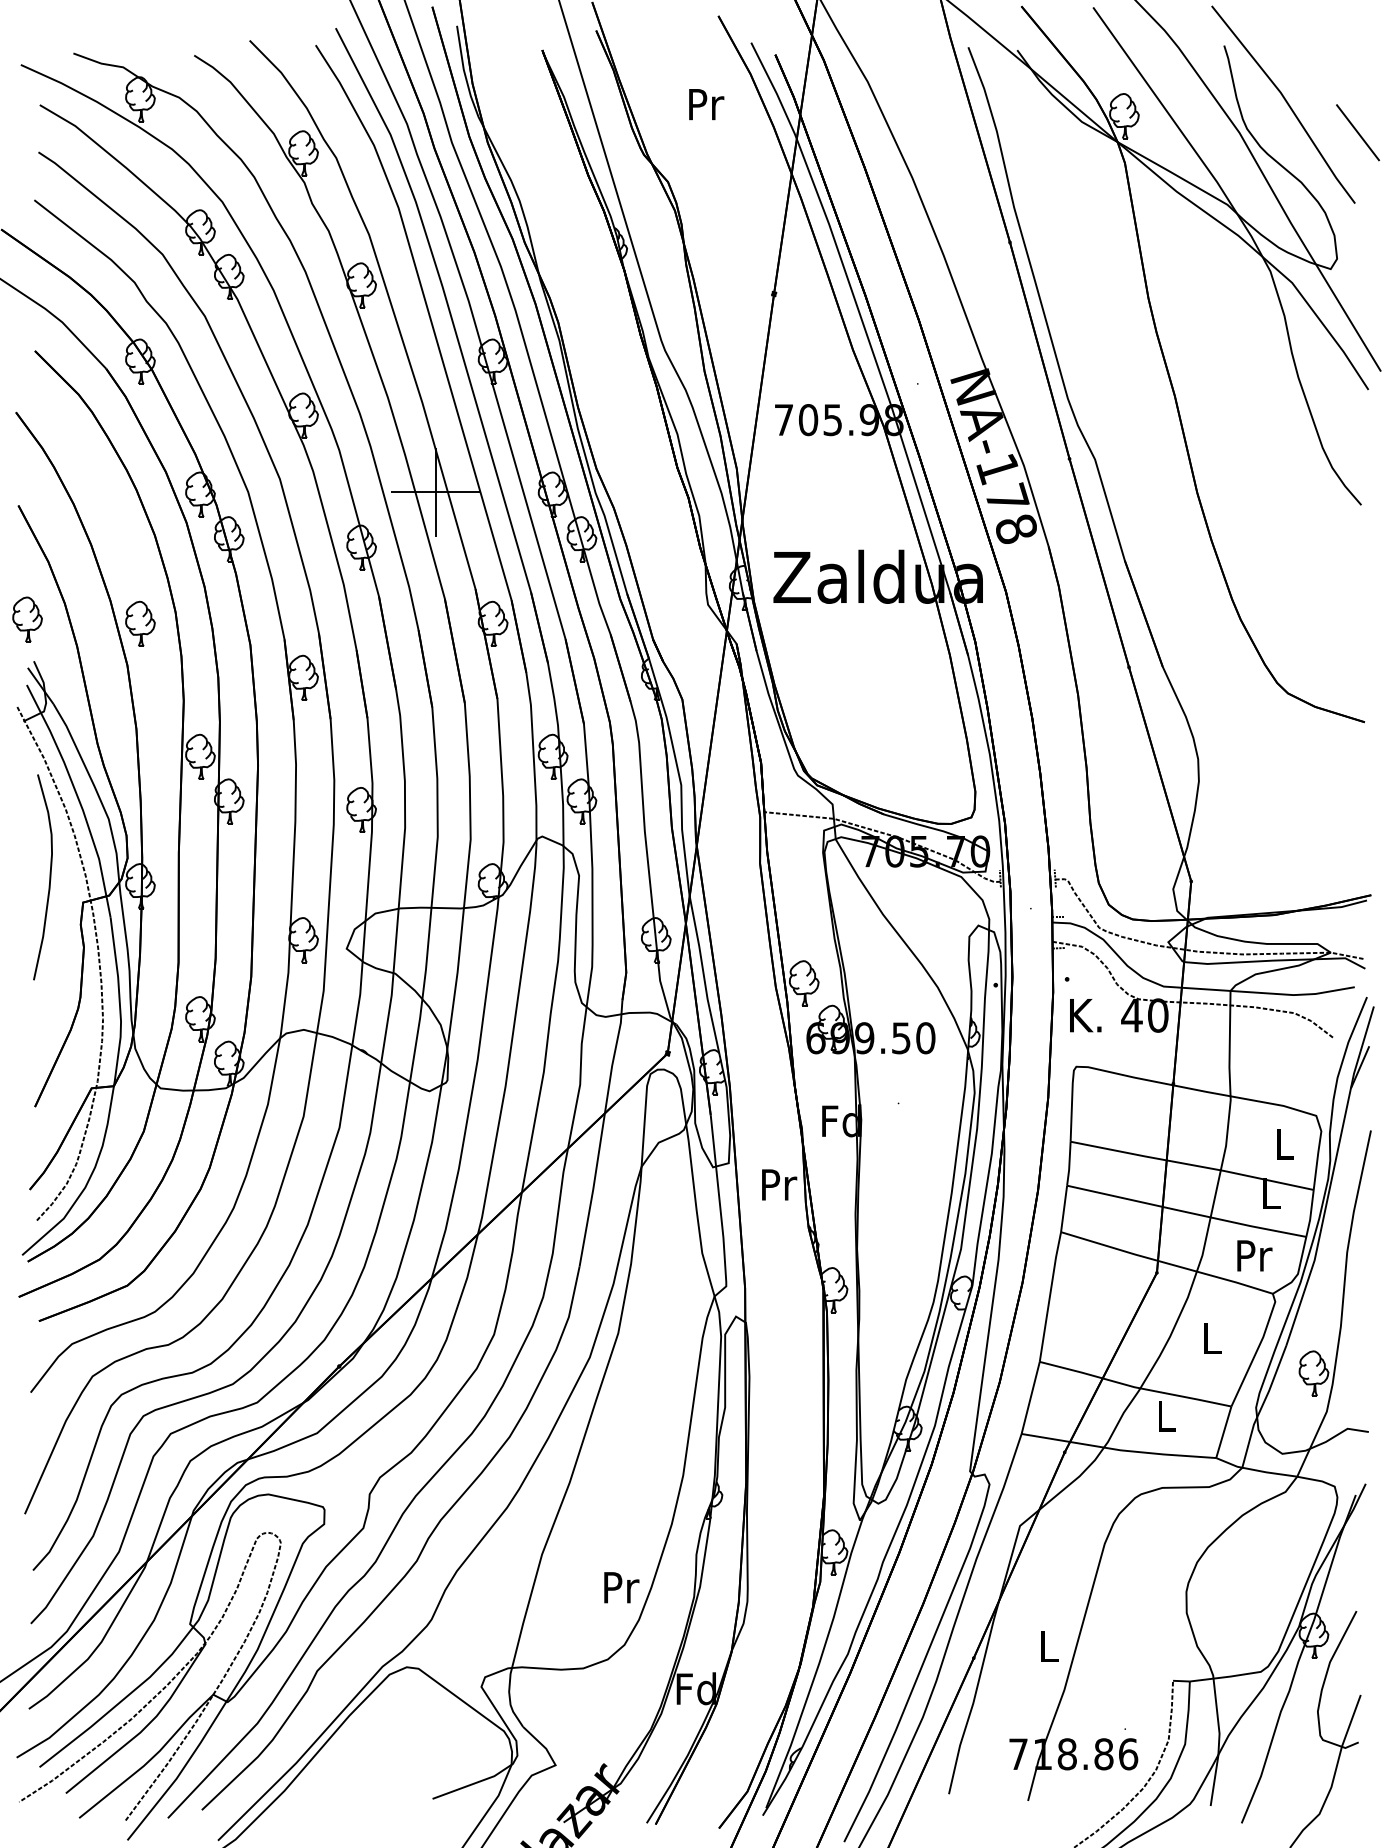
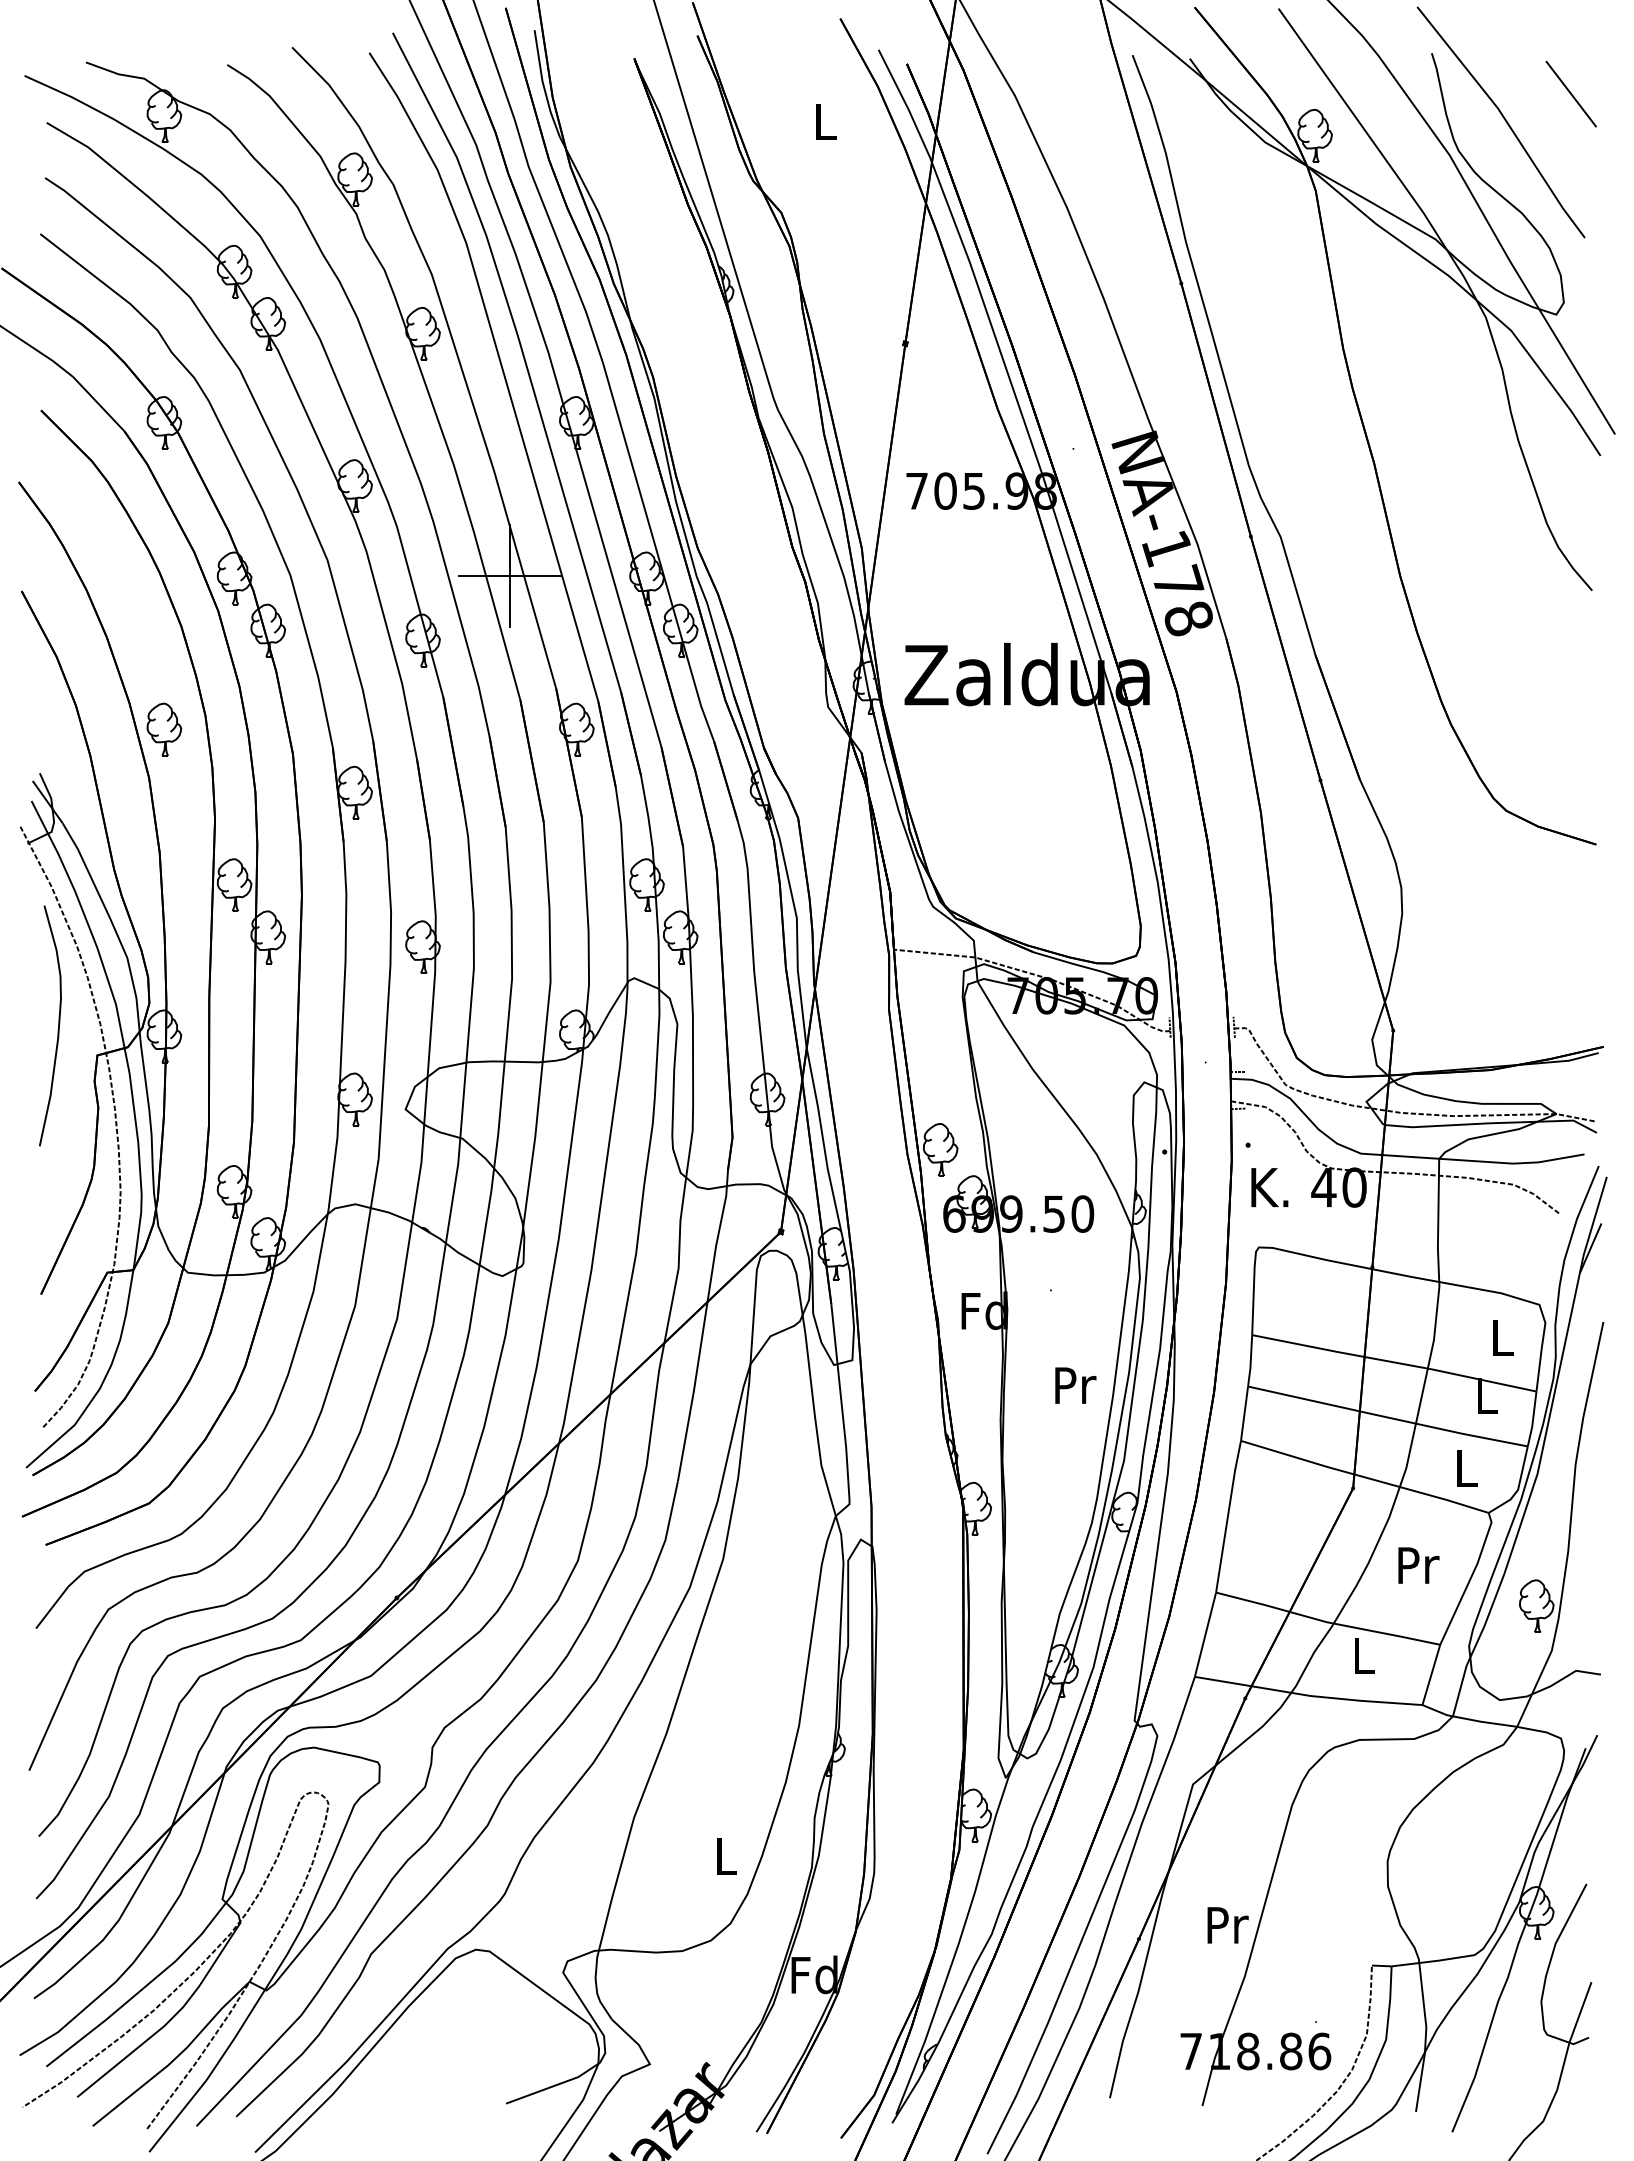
text: (706, 104) -> (826, 122), Pr -> L
line: (1357, 132) -> (1570, 93), moved
part: (27, 619) -> (32, 724), removed
text: (779, 1184) -> (1075, 1385), moved
text: (1254, 1255) -> (1467, 1468), Pr -> L
text: (1212, 1338) -> (1418, 1565), L -> Pr
text: (621, 1587) -> (726, 1856), Pr -> L
text: (1049, 1646) -> (1227, 1925), L -> Pr

